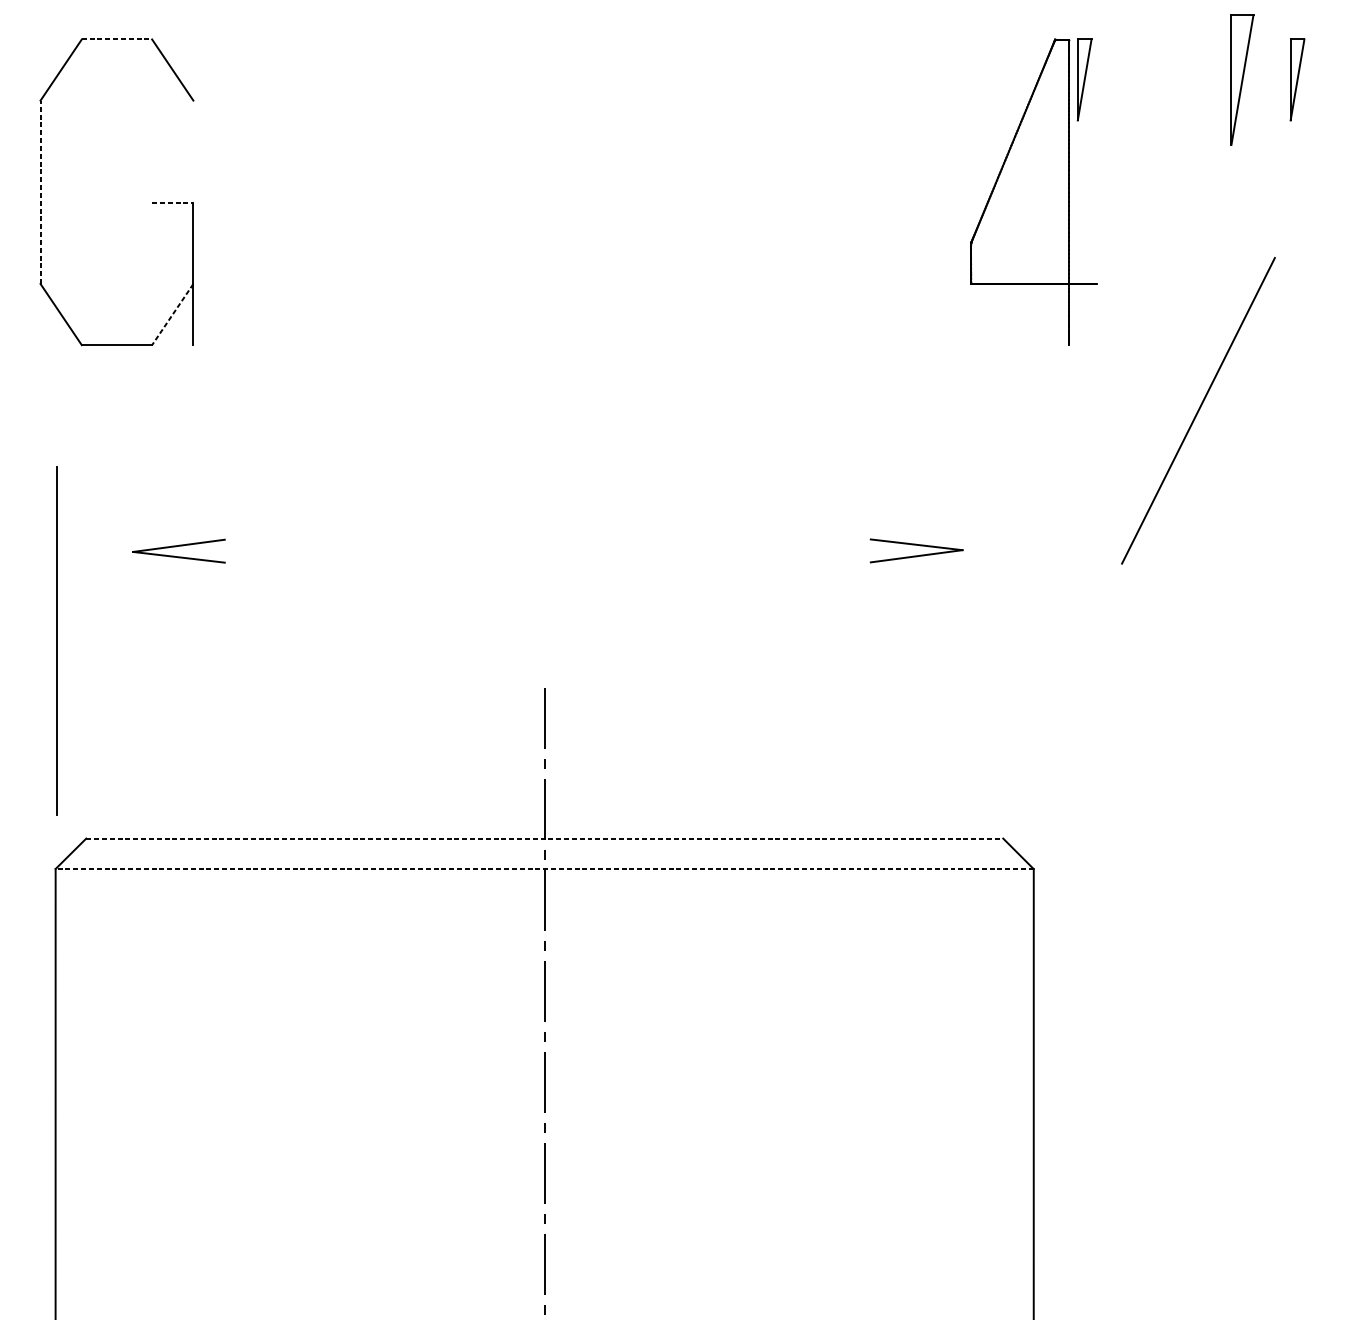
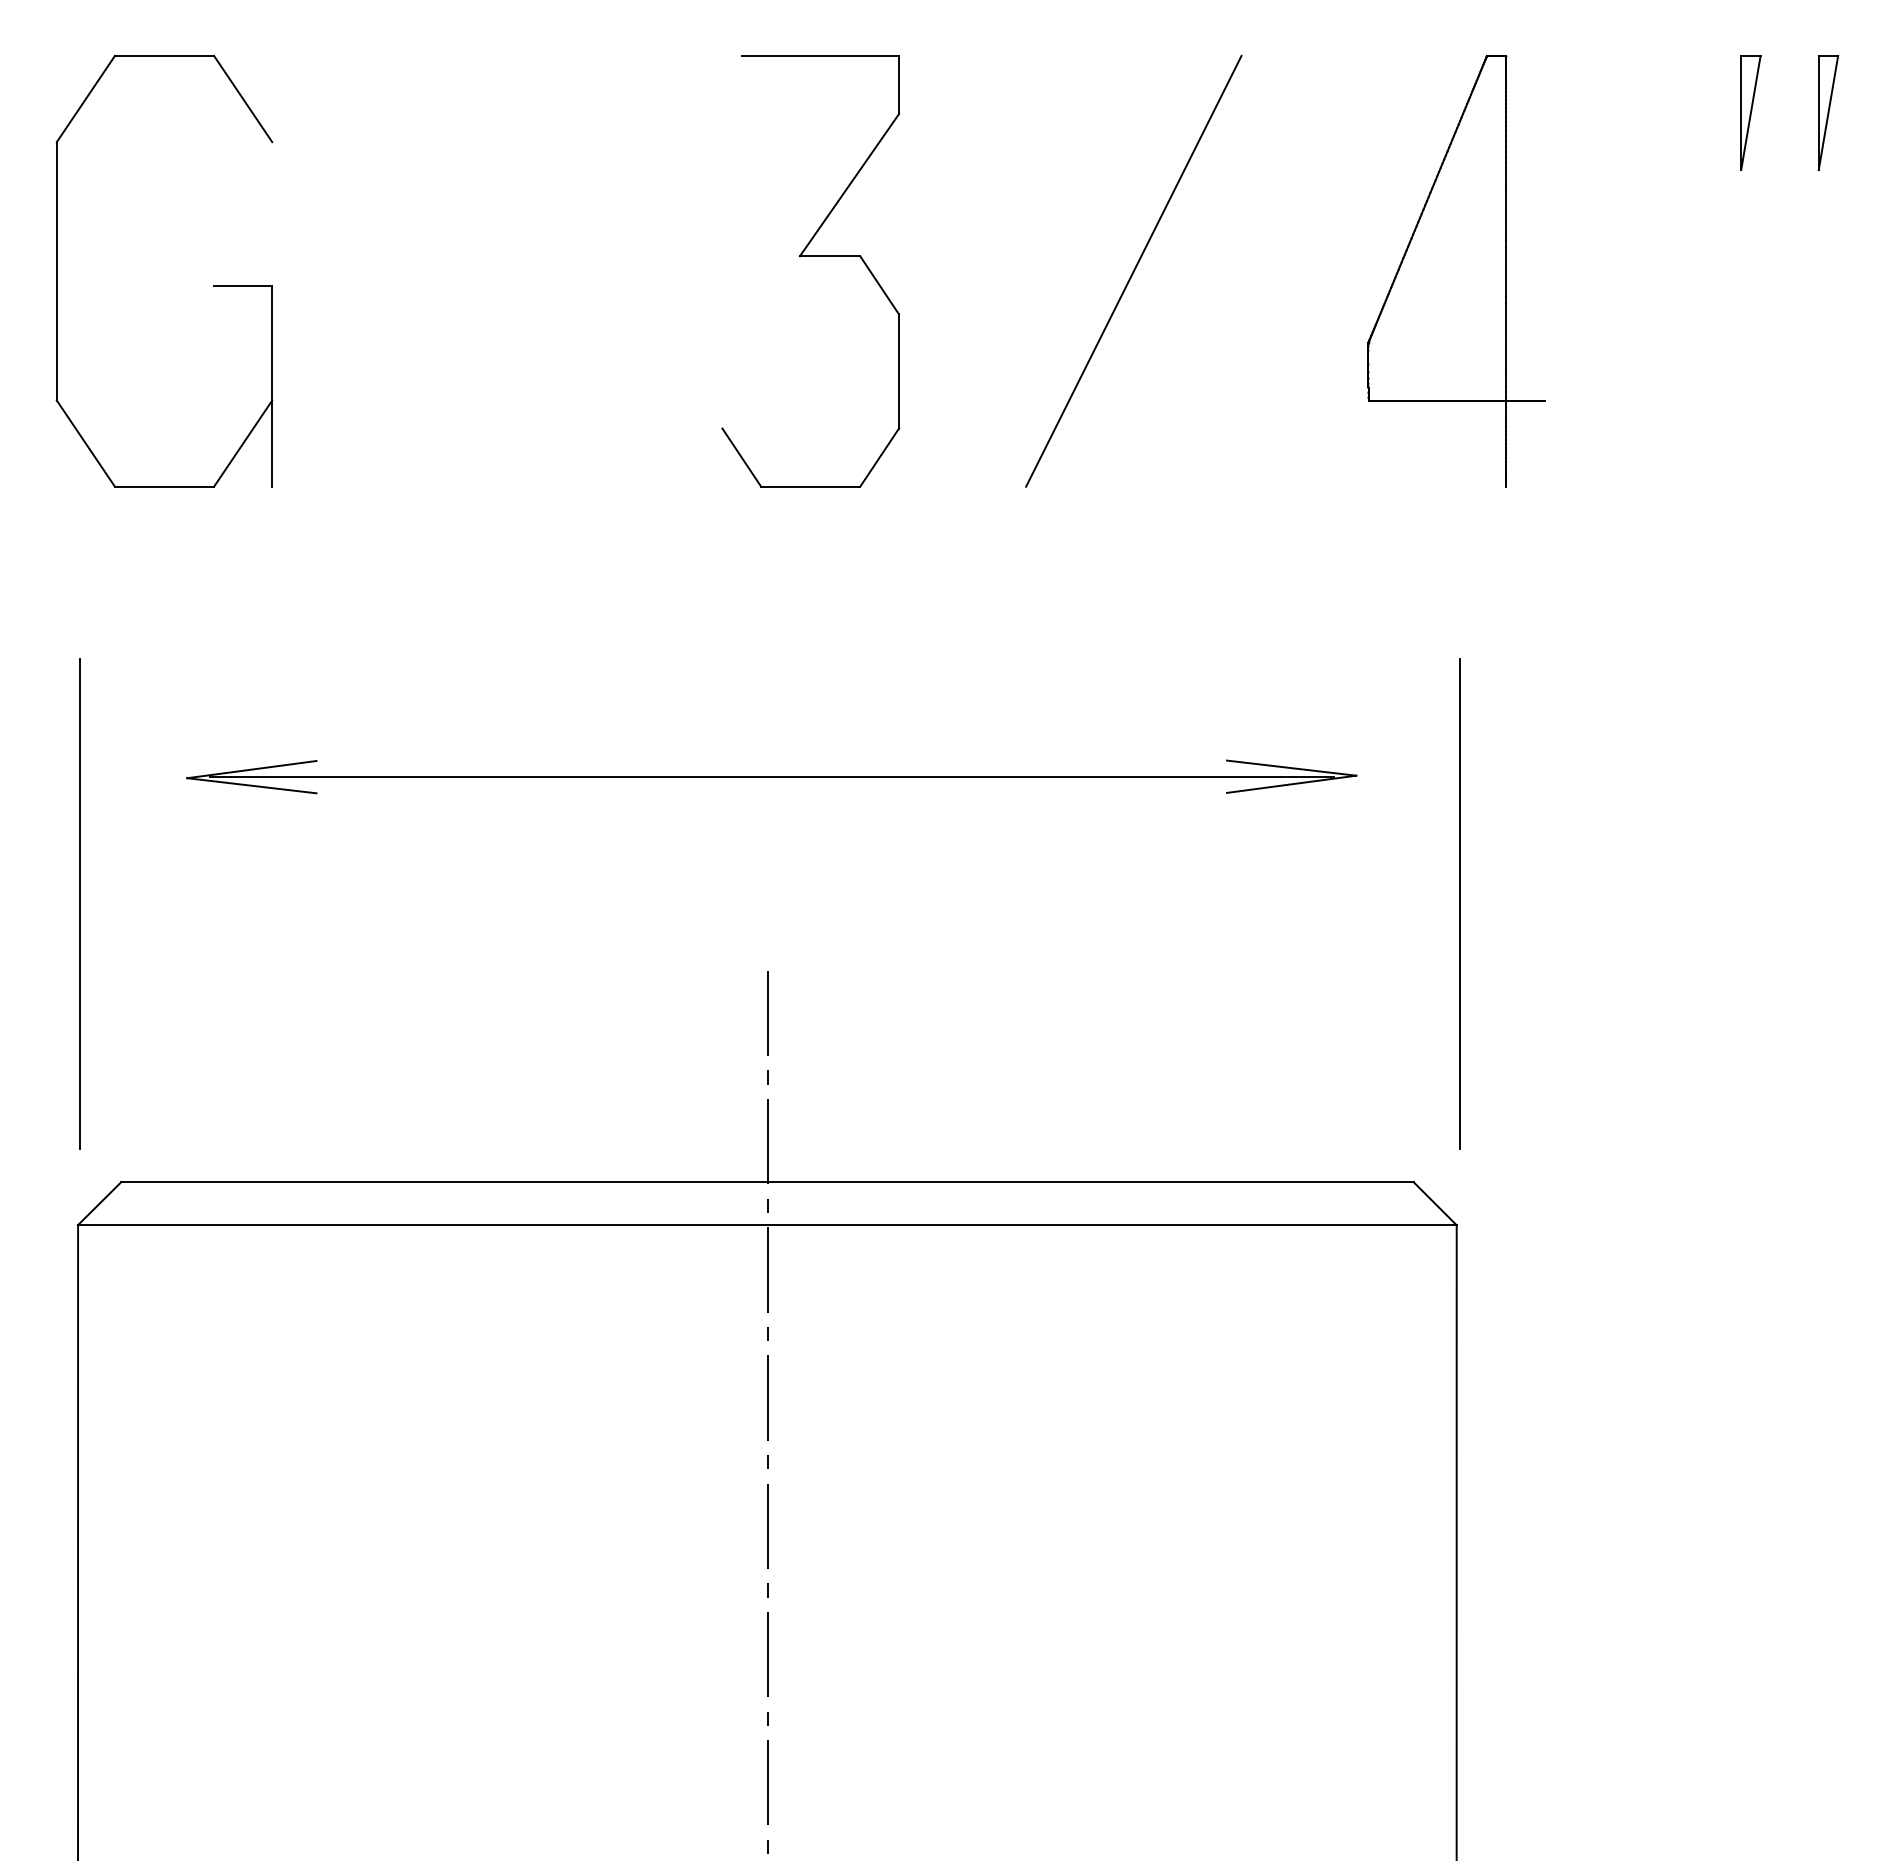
line: (116, 39) -> (164, 55), dashed -> solid
part: (1084, 79) -> (1528, 112), removed
part: (1242, 79) -> (1750, 112), size x0.62
part: (575, 181) -> (810, 256), added
line: (40, 191) -> (56, 270), dashed -> solid
line: (173, 203) -> (243, 286), dashed -> solid
line: (173, 314) -> (243, 443), dashed -> solid
line: (1198, 410) -> (1133, 270), moved
line: (547, 550) -> (771, 776), added
line: (1035, 640) -> (1459, 903), added
line: (544, 838) -> (767, 1182), dashed -> solid
line: (544, 869) -> (766, 1225), dashed -> solid

